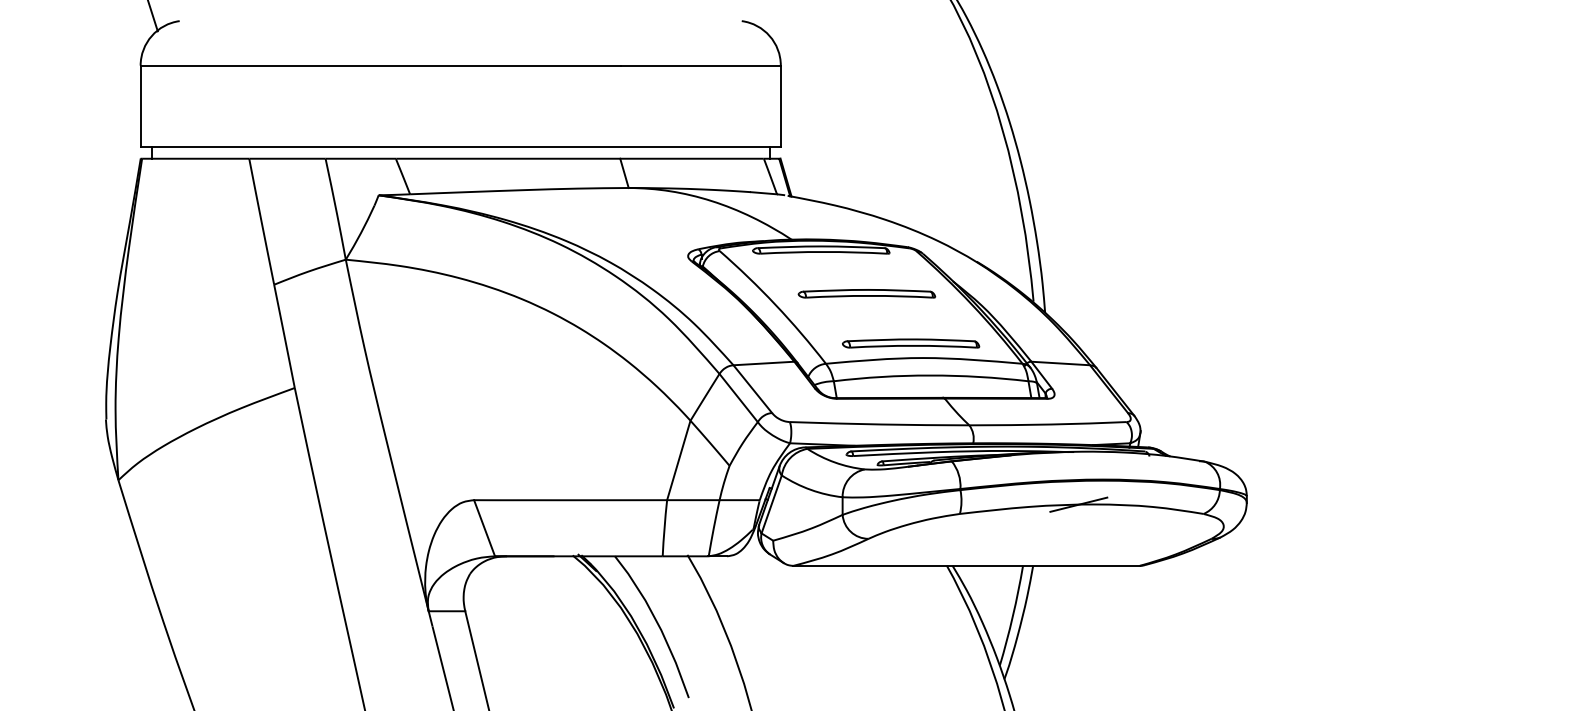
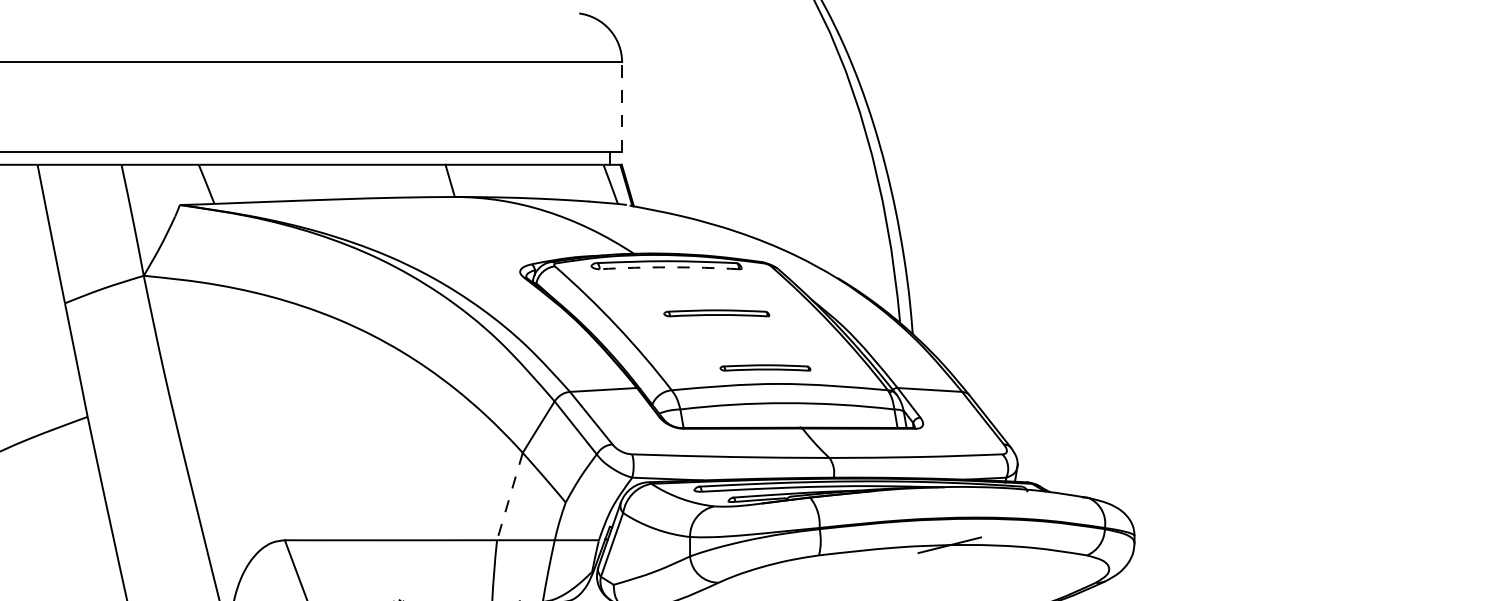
line: (780, 106) -> (621, 107), solid -> dashed
arc: (823, 251) -> (669, 266), solid -> dashed
part: (866, 293) -> (716, 312), size x0.7
part: (911, 343) -> (765, 367), size x0.6
line: (678, 460) -> (509, 496), solid -> dashed

